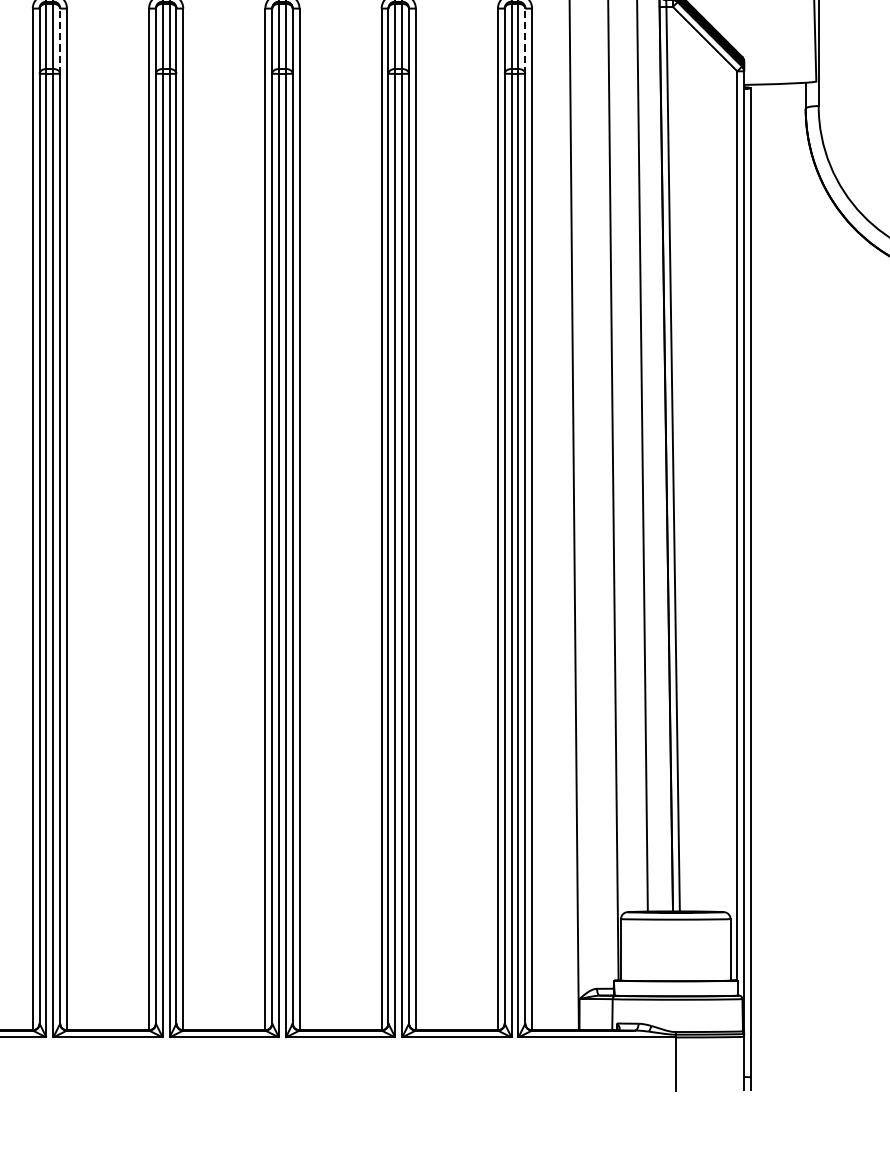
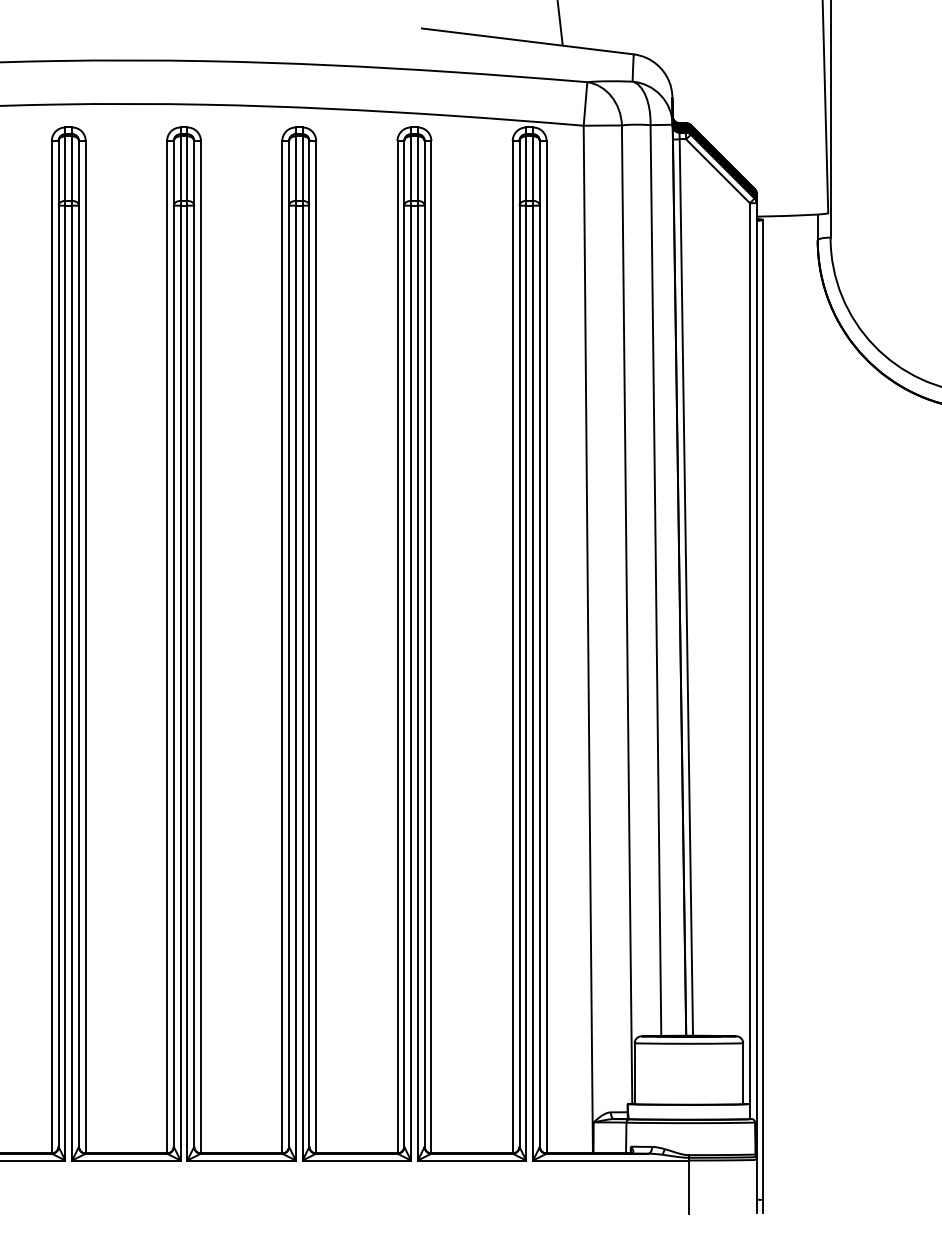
line: (59, 40) -> (78, 172), dashed -> solid
line: (524, 40) -> (539, 172), dashed -> solid

